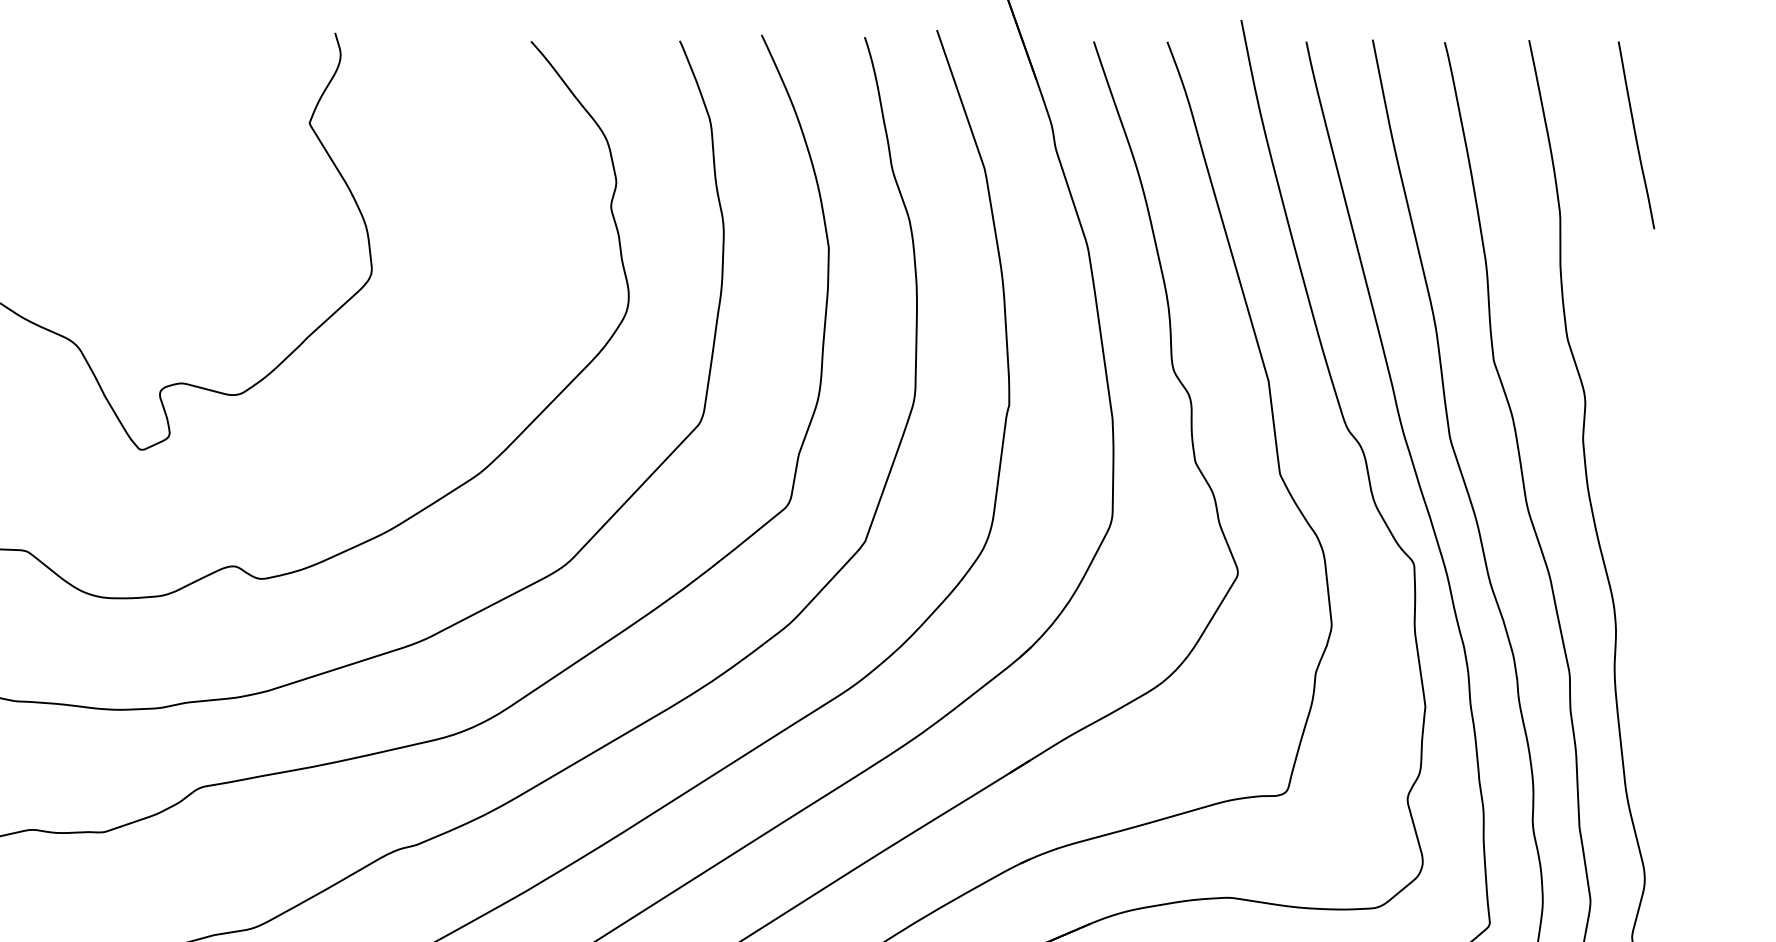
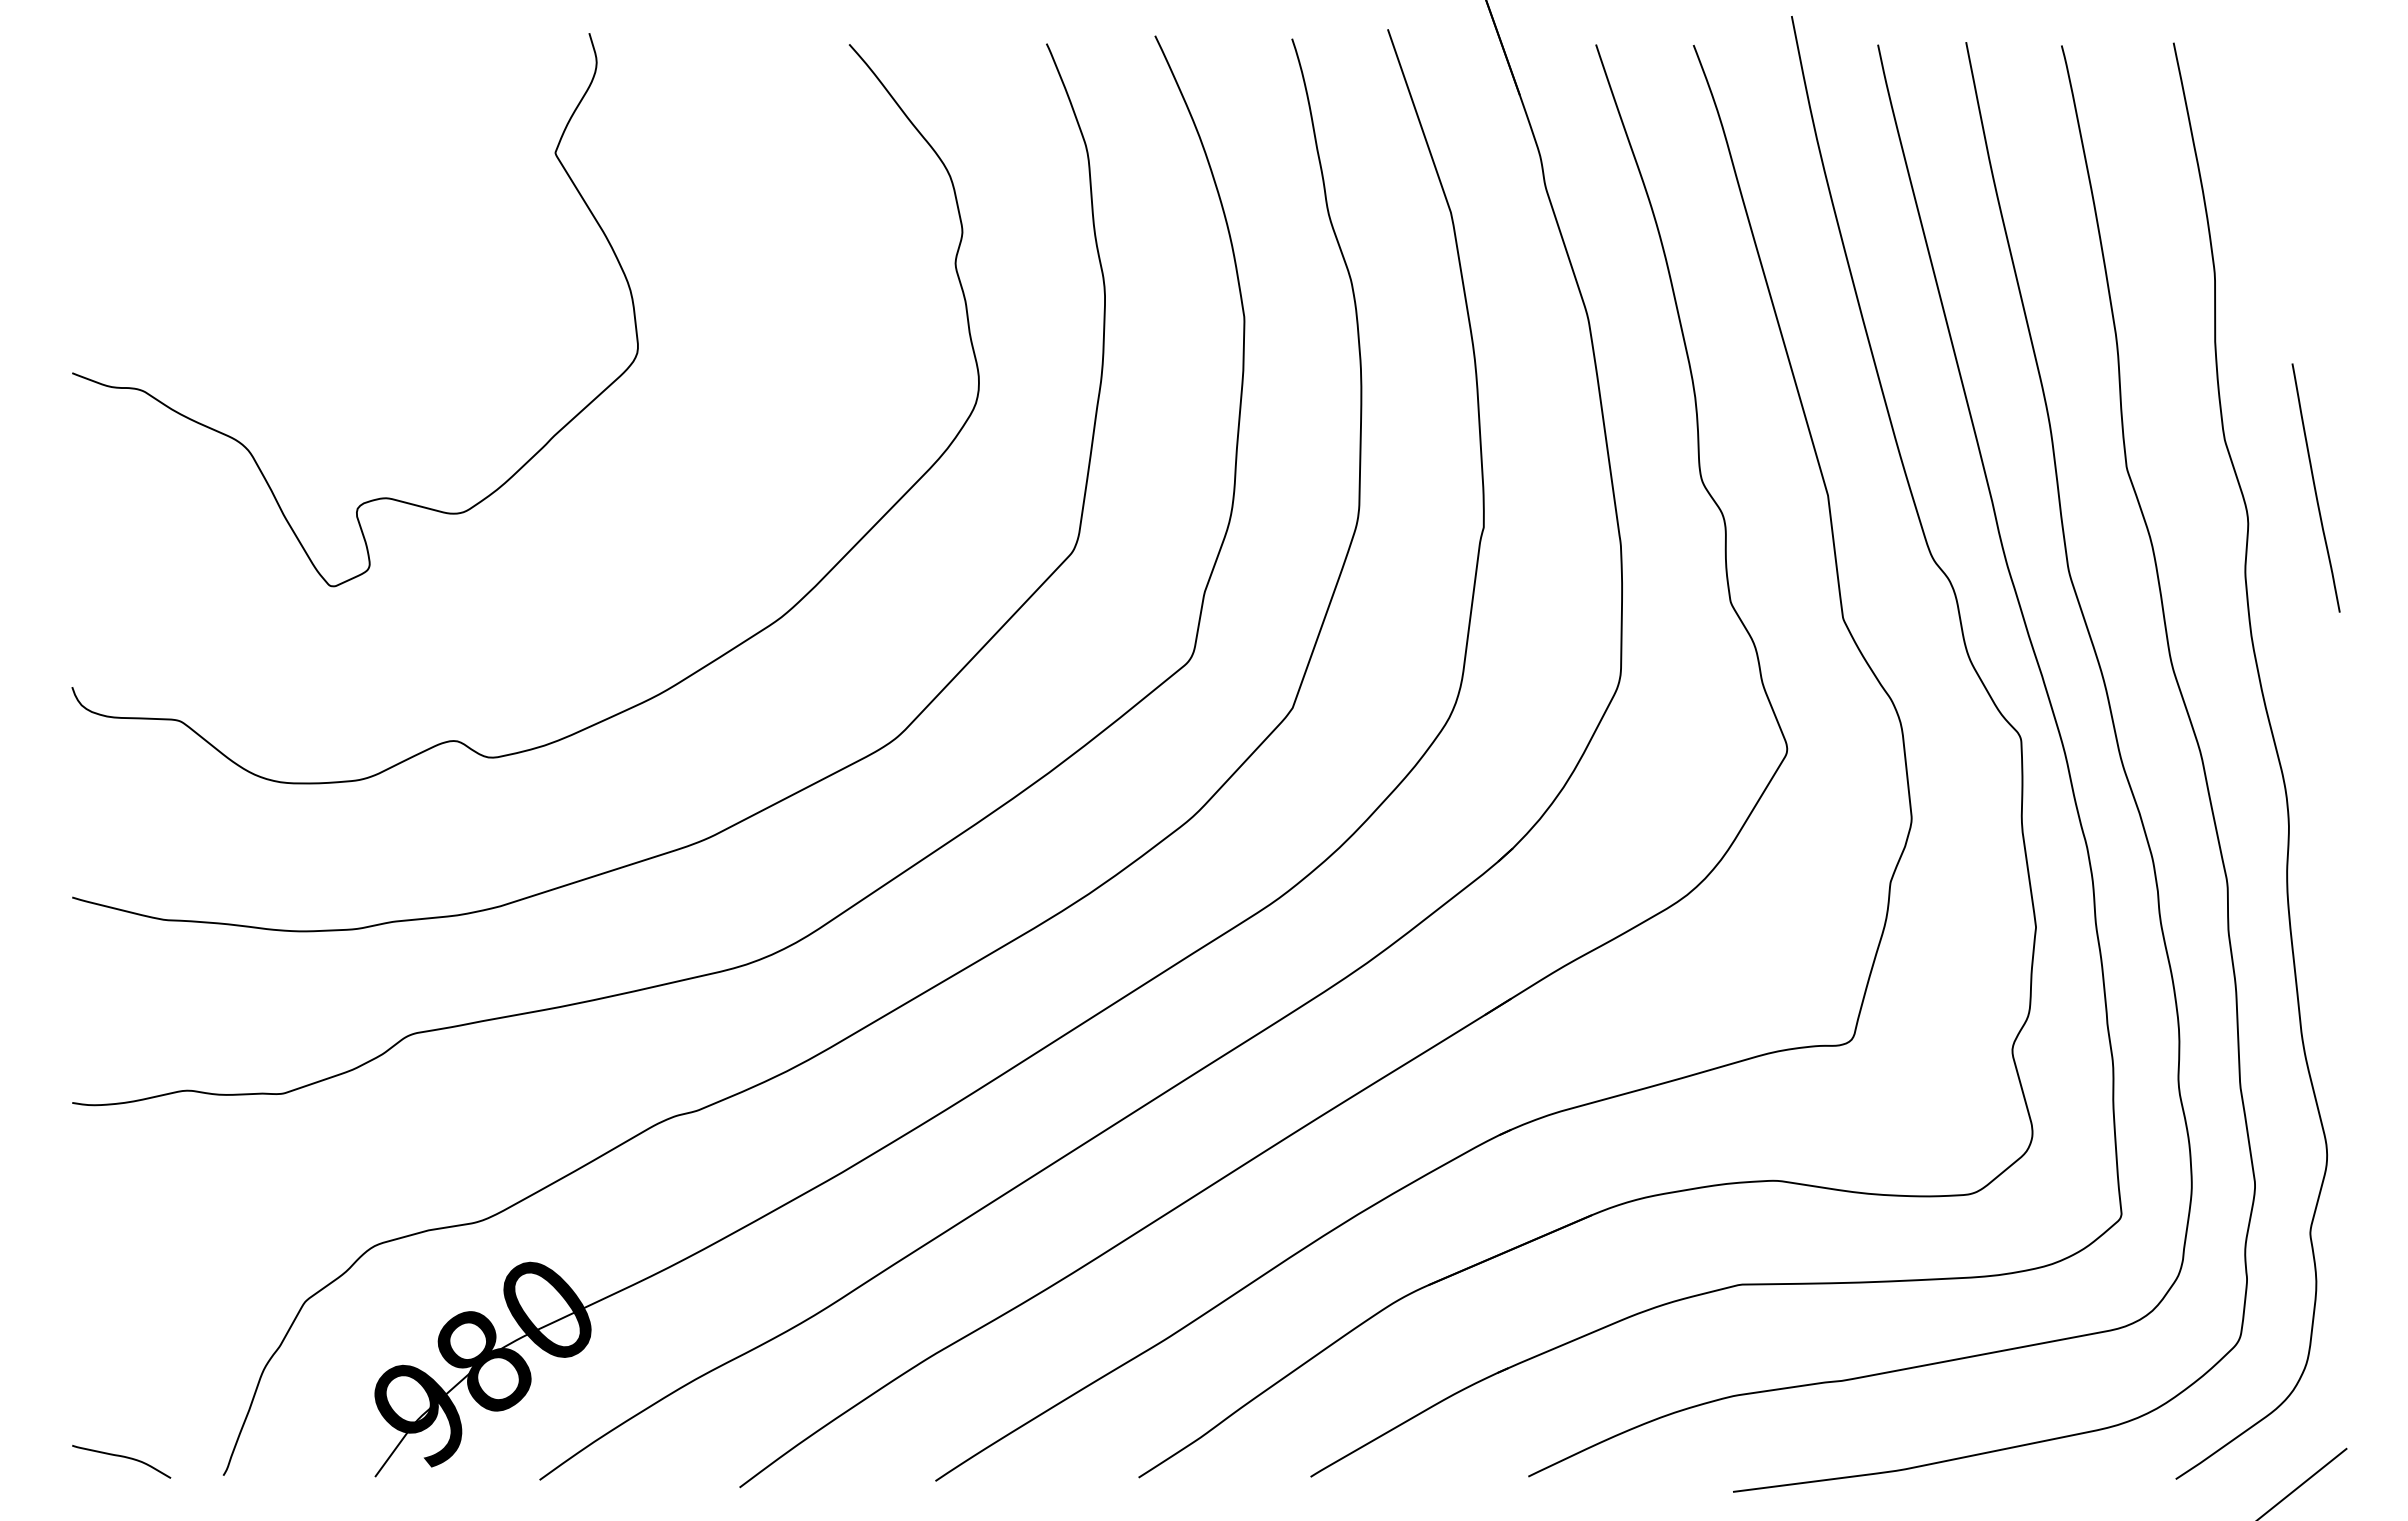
curve: (1636, 134) -> (2315, 487), moved

